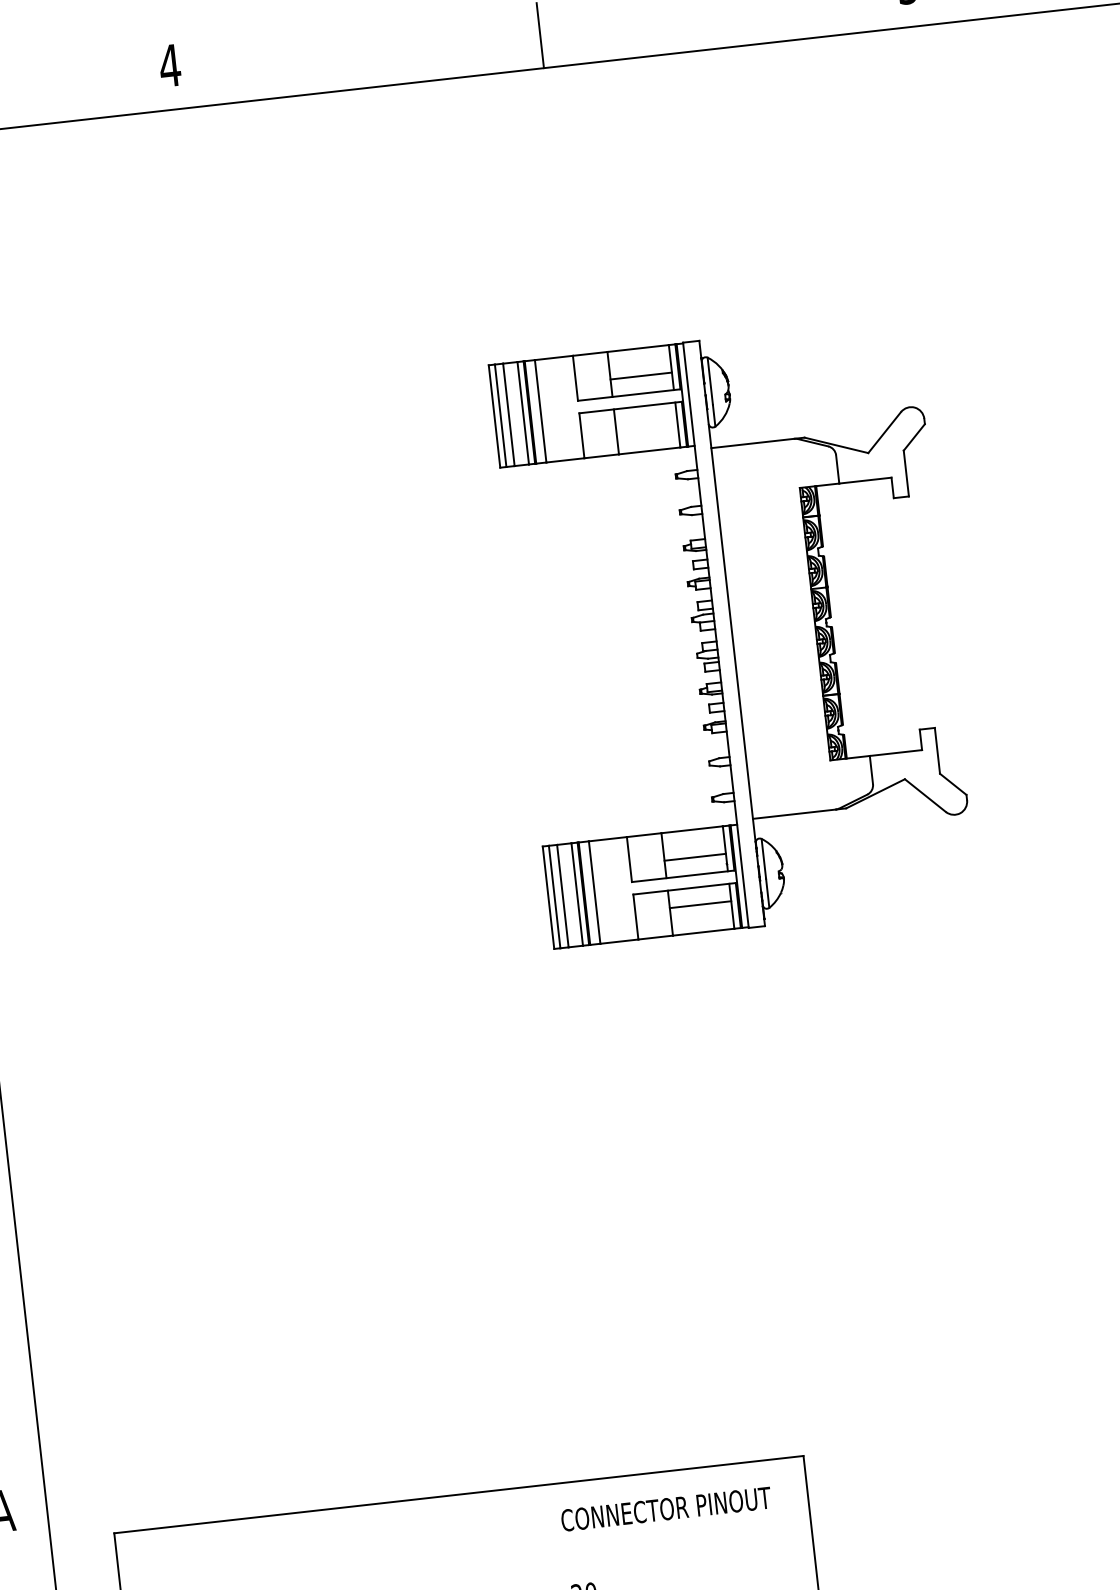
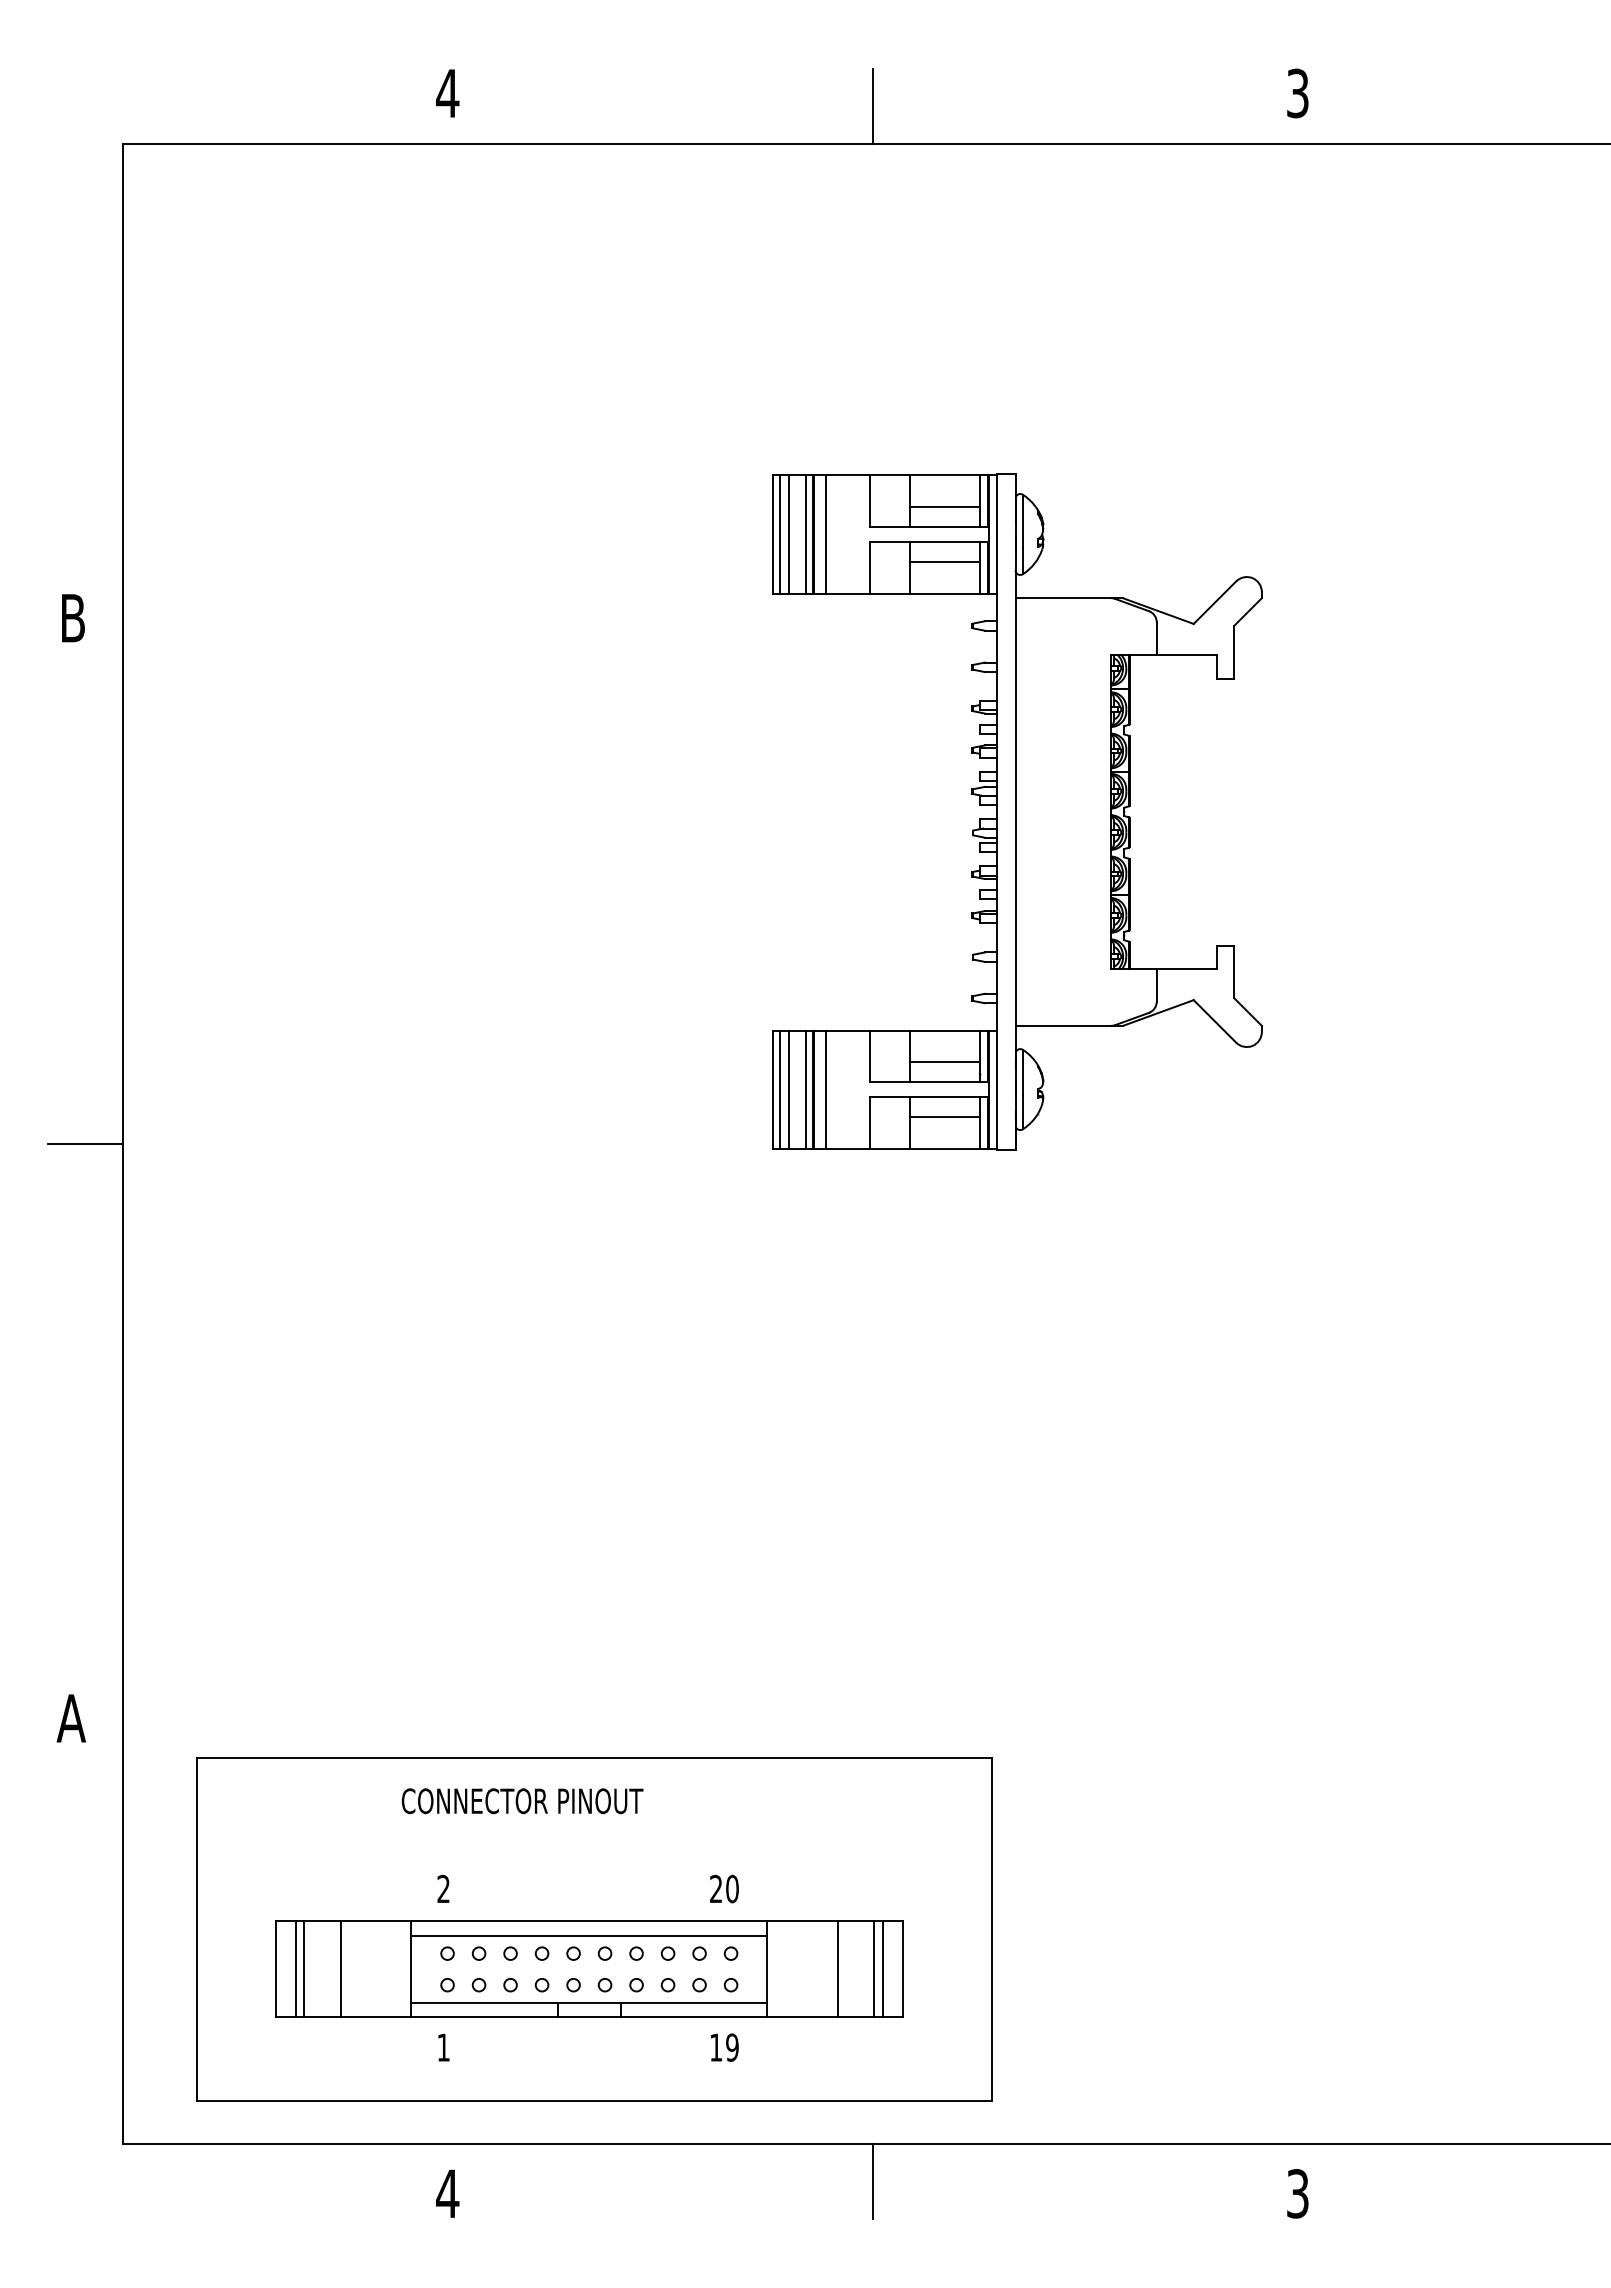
line: (646, 423) -> (944, 561), added
text: (666, 1509) -> (522, 1801), moved

